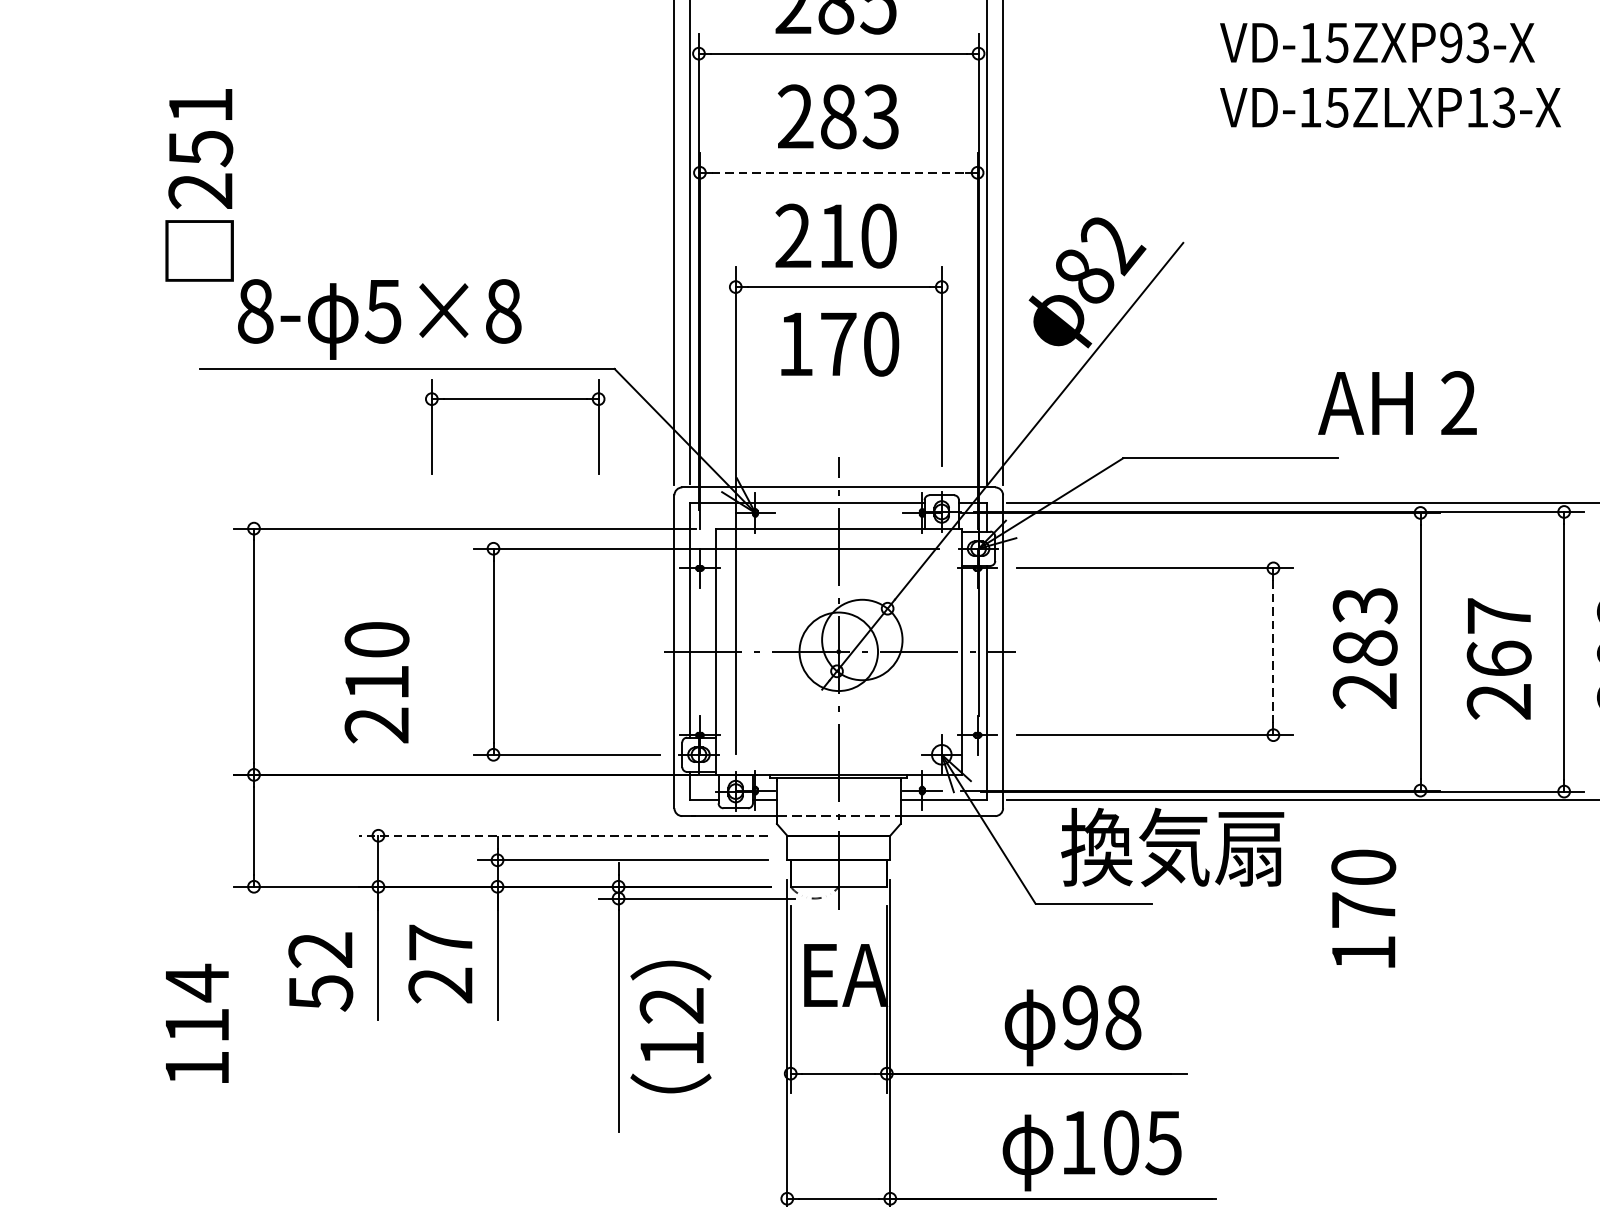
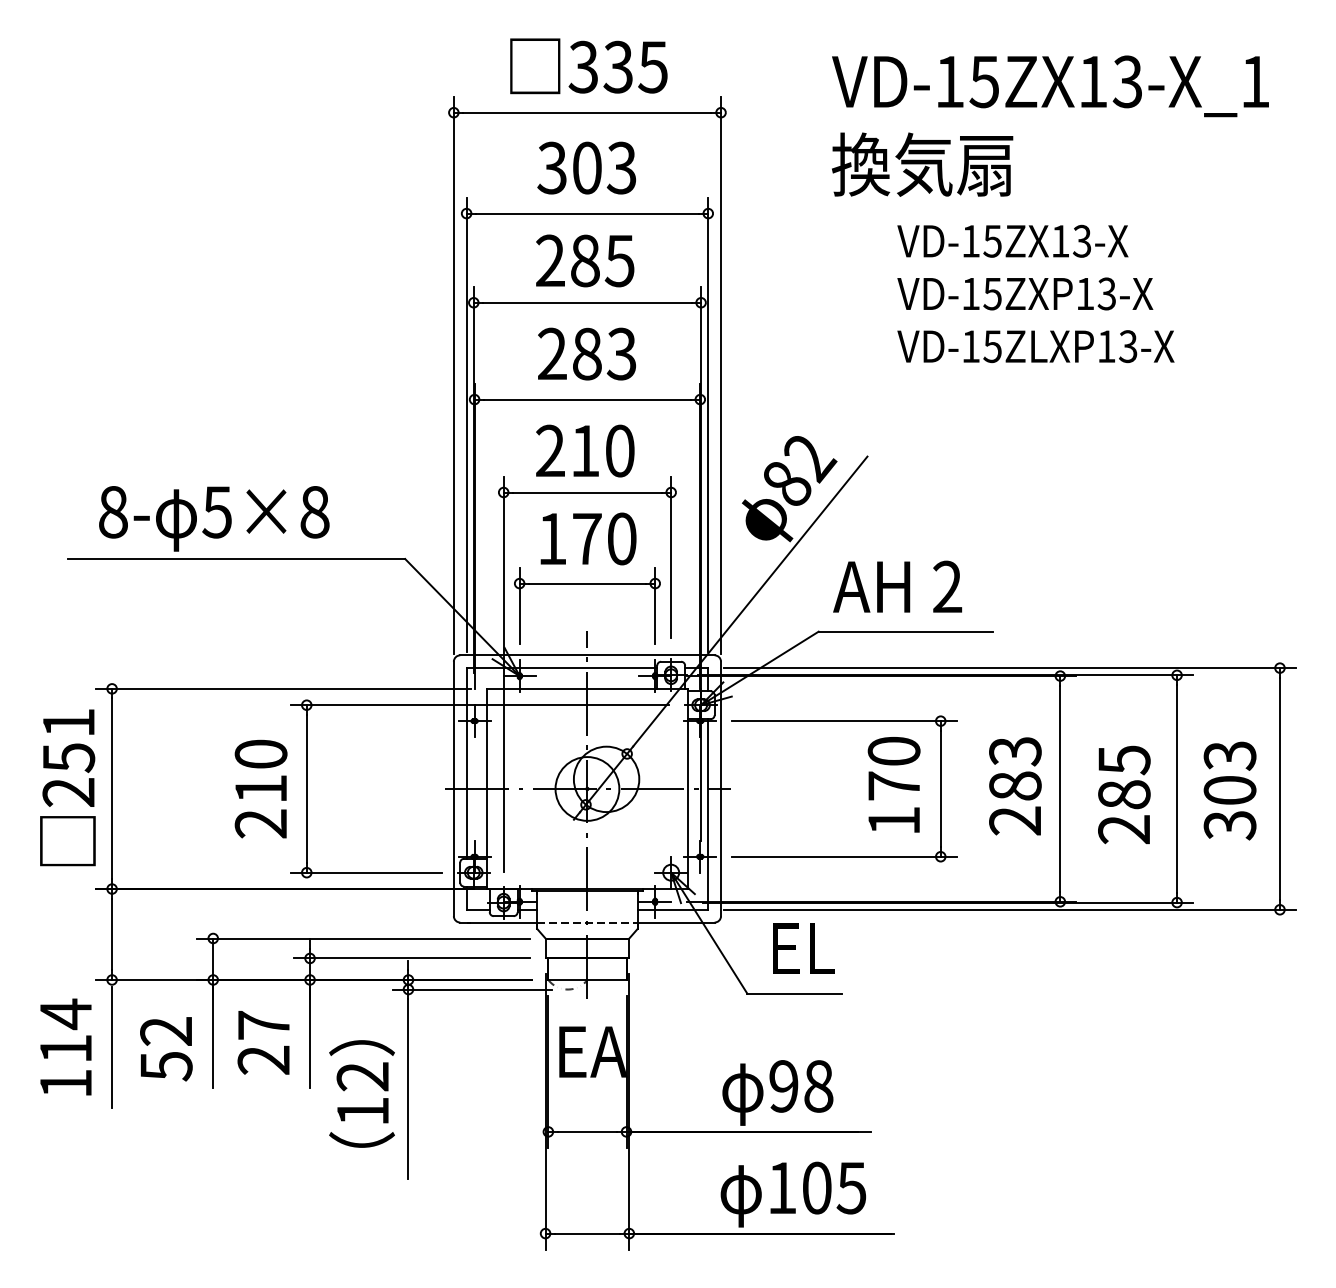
text: (1451, 42) -> (1085, 293), VD-15ZXP93-X -> VD-15ZXP13-X
line: (838, 172) -> (587, 399), dashed -> solid
text: (199, 184) -> (67, 787), moved
part: (515, 400) -> (587, 584), moved
text: (1397, 402) -> (897, 586), moved
text: (1499, 637) -> (1124, 777), 267 -> 285
line: (1273, 652) -> (940, 789), dashed -> solid
text: (376, 681) -> (260, 788), moved
line: (562, 835) -> (362, 938), dashed -> solid
text: (1172, 846) -> (858, 947), 換気扇 -> EL
text: (1362, 908) -> (893, 784), moved
line: (254, 969) -> (112, 1047), added
text: (196, 1022) -> (65, 1046), moved
text: (670, 1026) -> (361, 1093), moved

